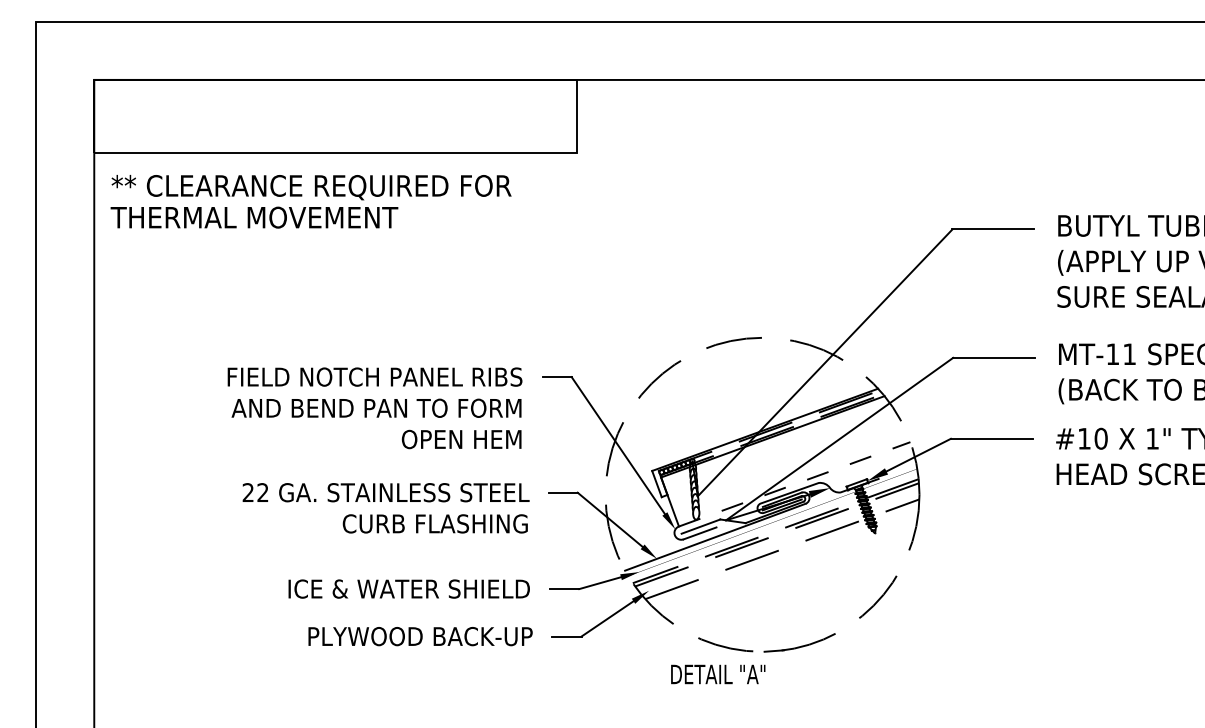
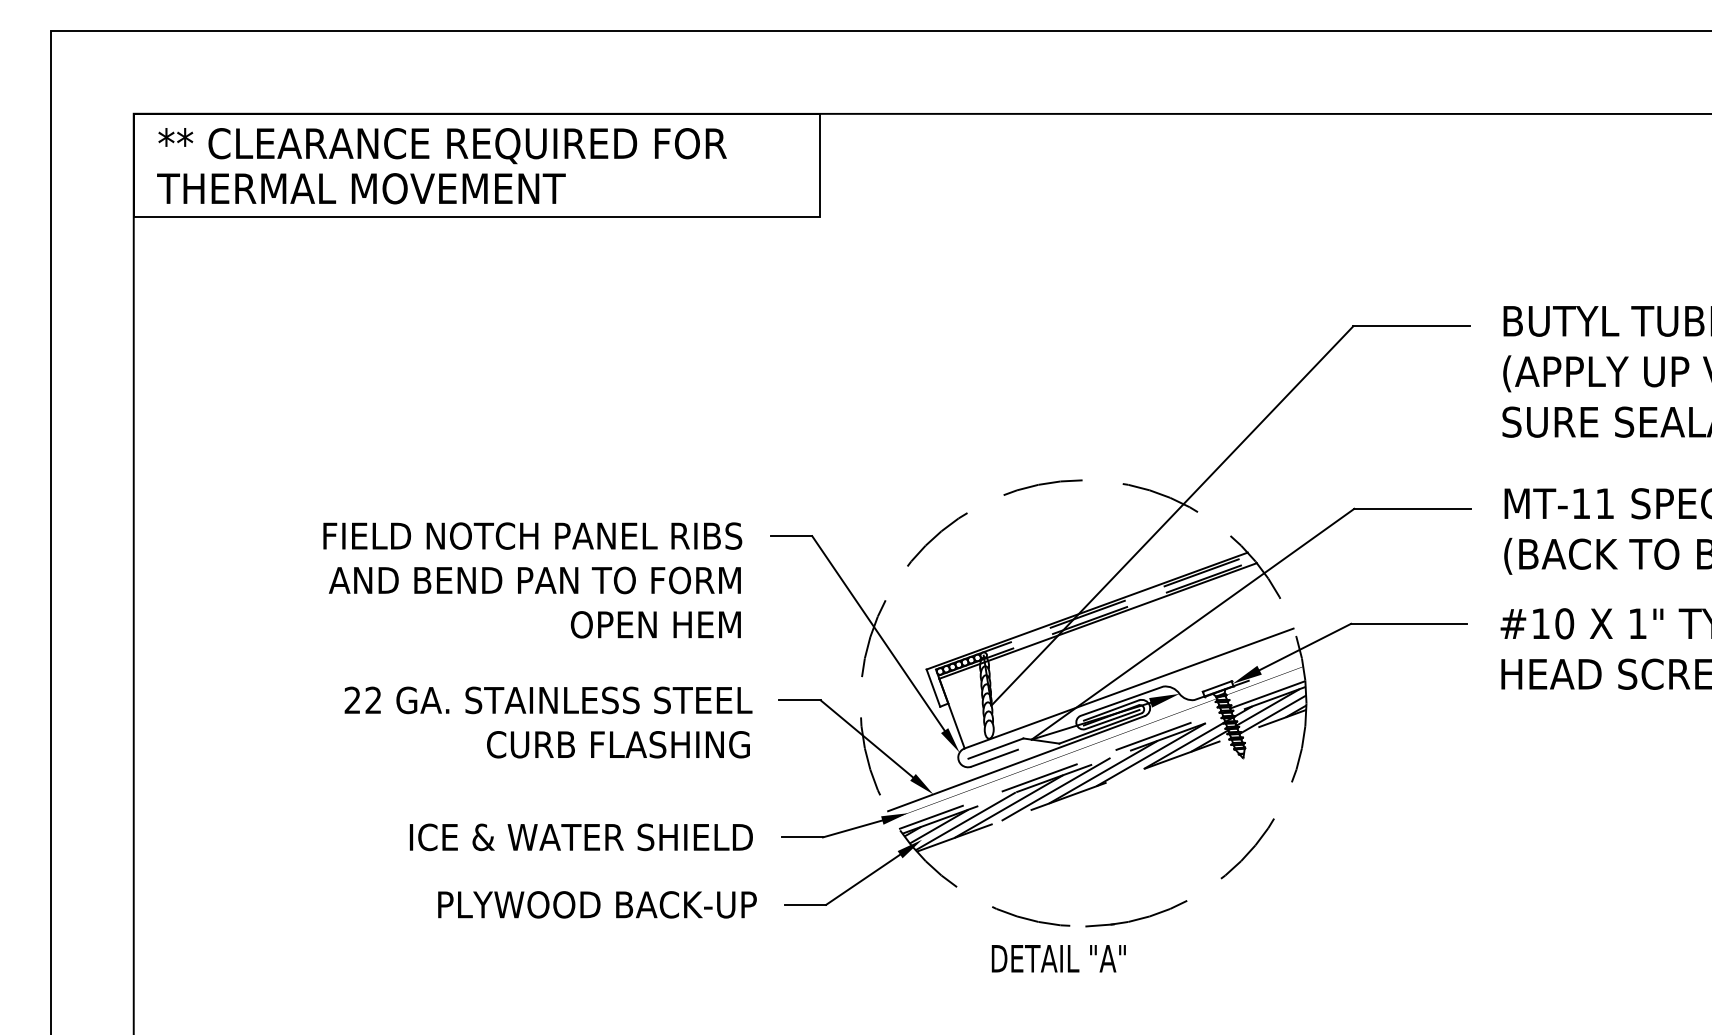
text: (310, 201) -> (441, 165), moved
line: (795, 484) -> (1130, 688), dashed -> solid
hatch: (777, 541) -> (1104, 769), added
text: (718, 674) -> (1059, 958), moved

